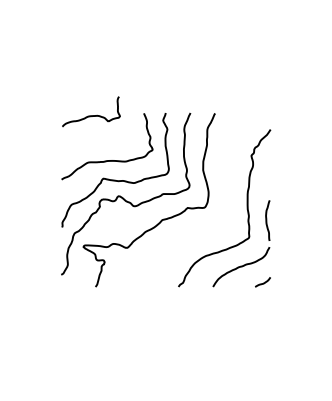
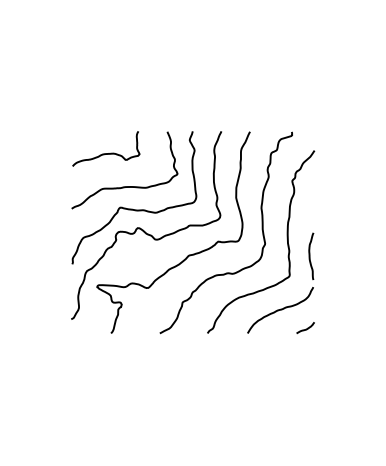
curve: (91, 115) -> (106, 153), moved
curve: (224, 197) -> (261, 229), added

